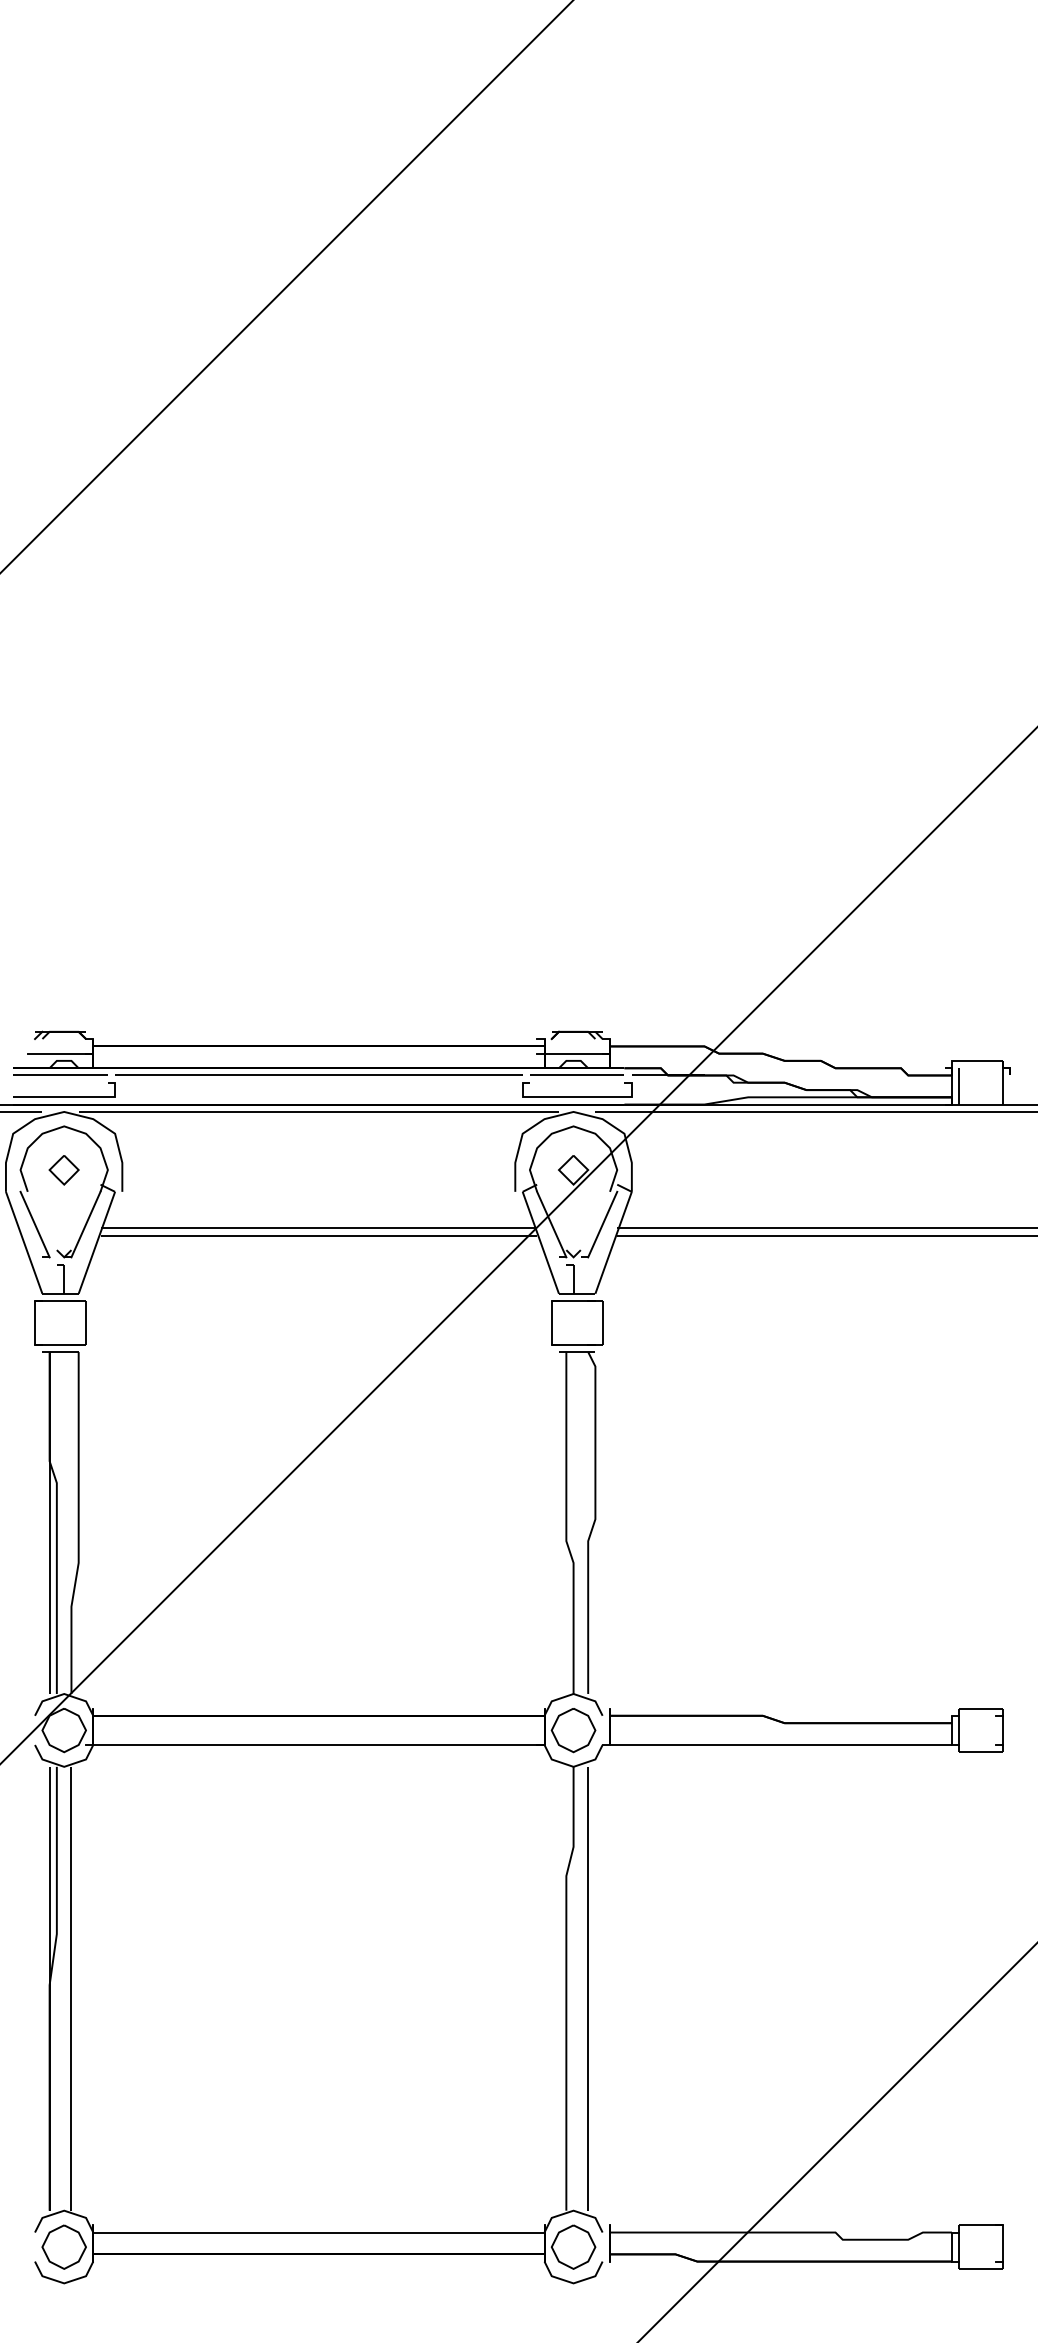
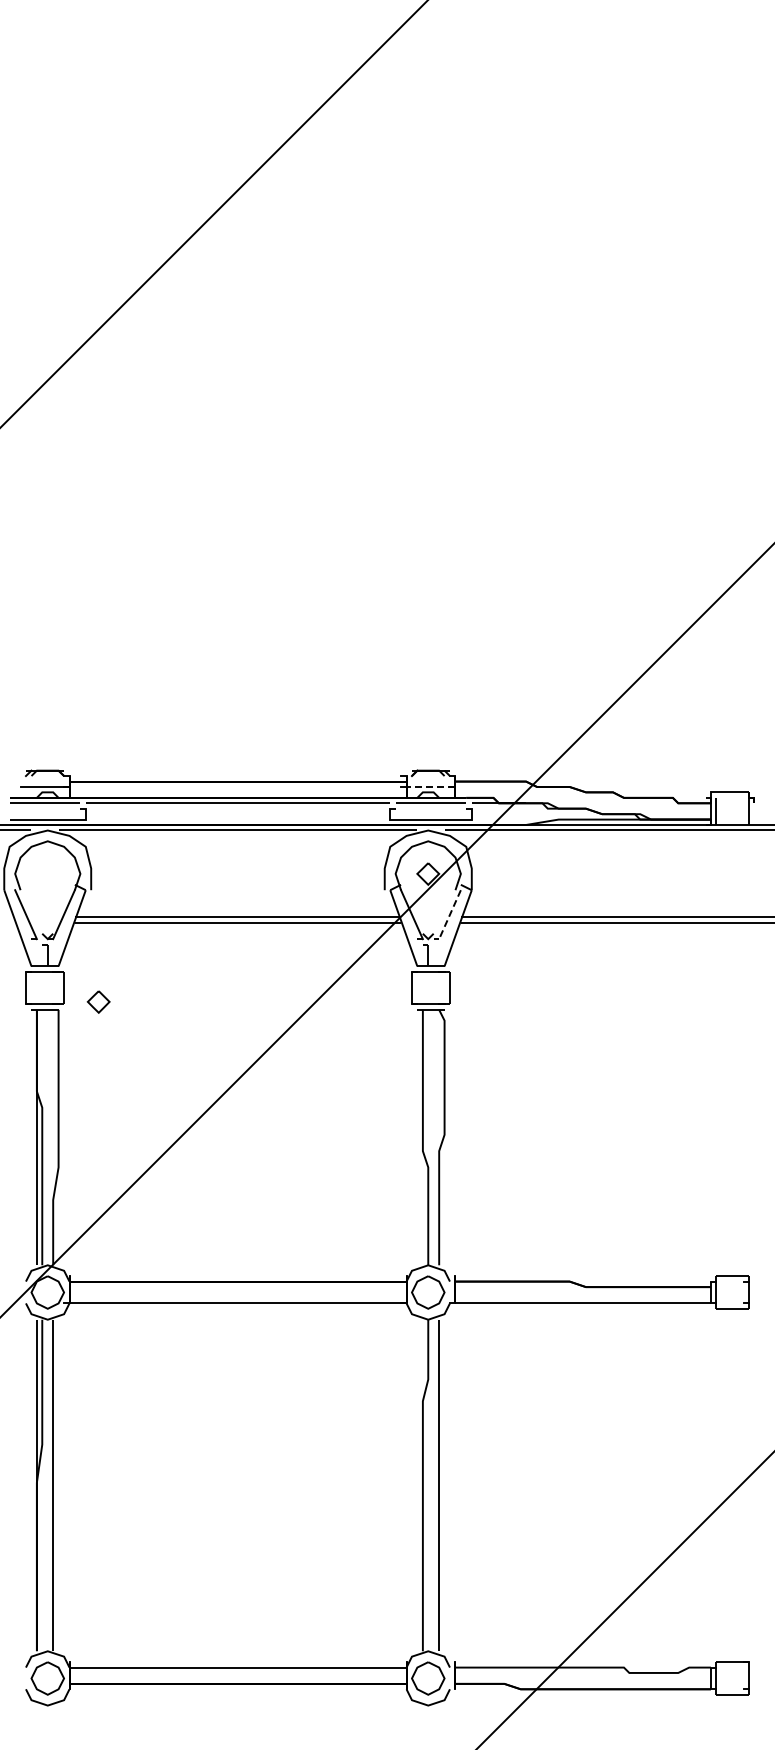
line: (576, 1053) -> (430, 786), solid -> dashed
part: (63, 1169) -> (98, 1001), moved
line: (603, 1224) -> (450, 914), solid -> dashed

